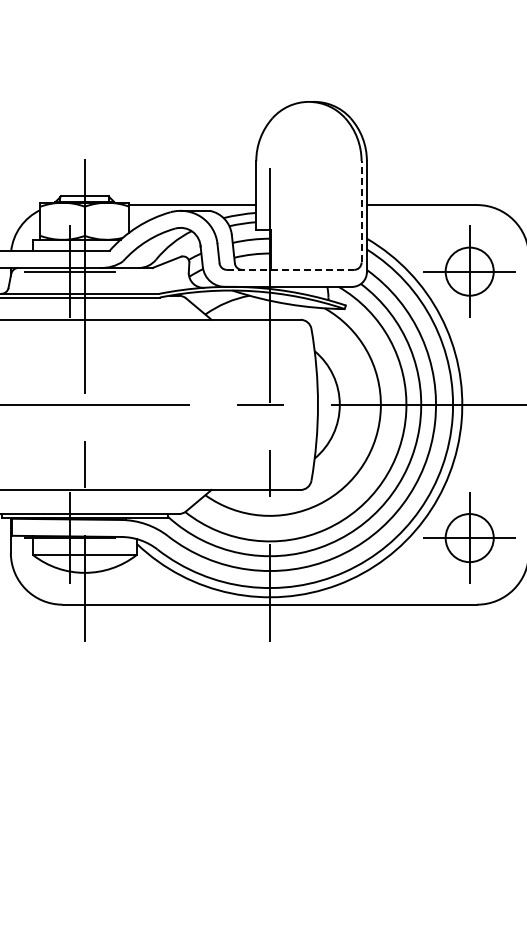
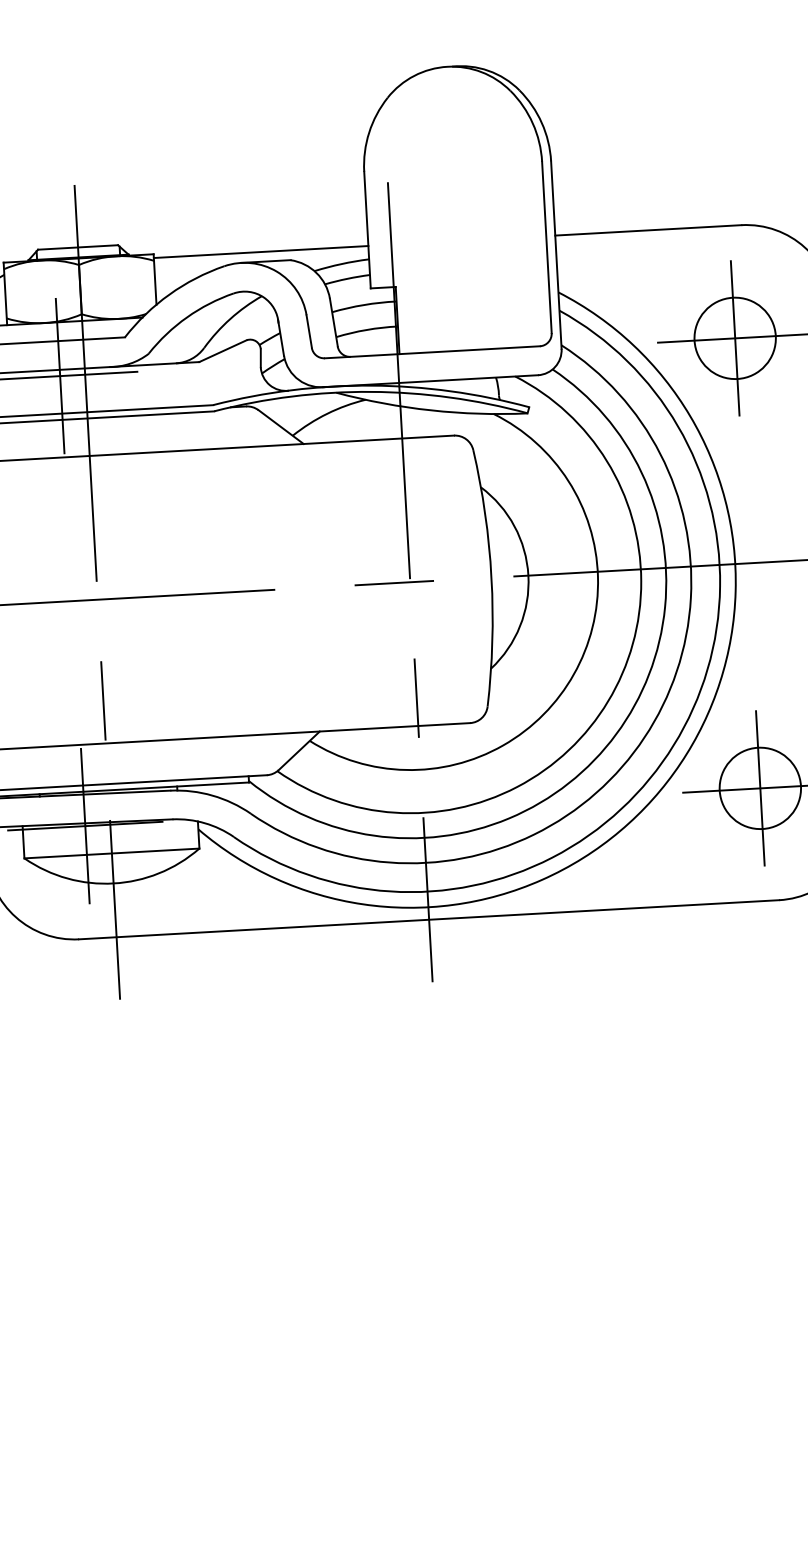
line: (361, 211) -> (546, 246), dashed -> solid
line: (290, 269) -> (432, 351), dashed -> solid

